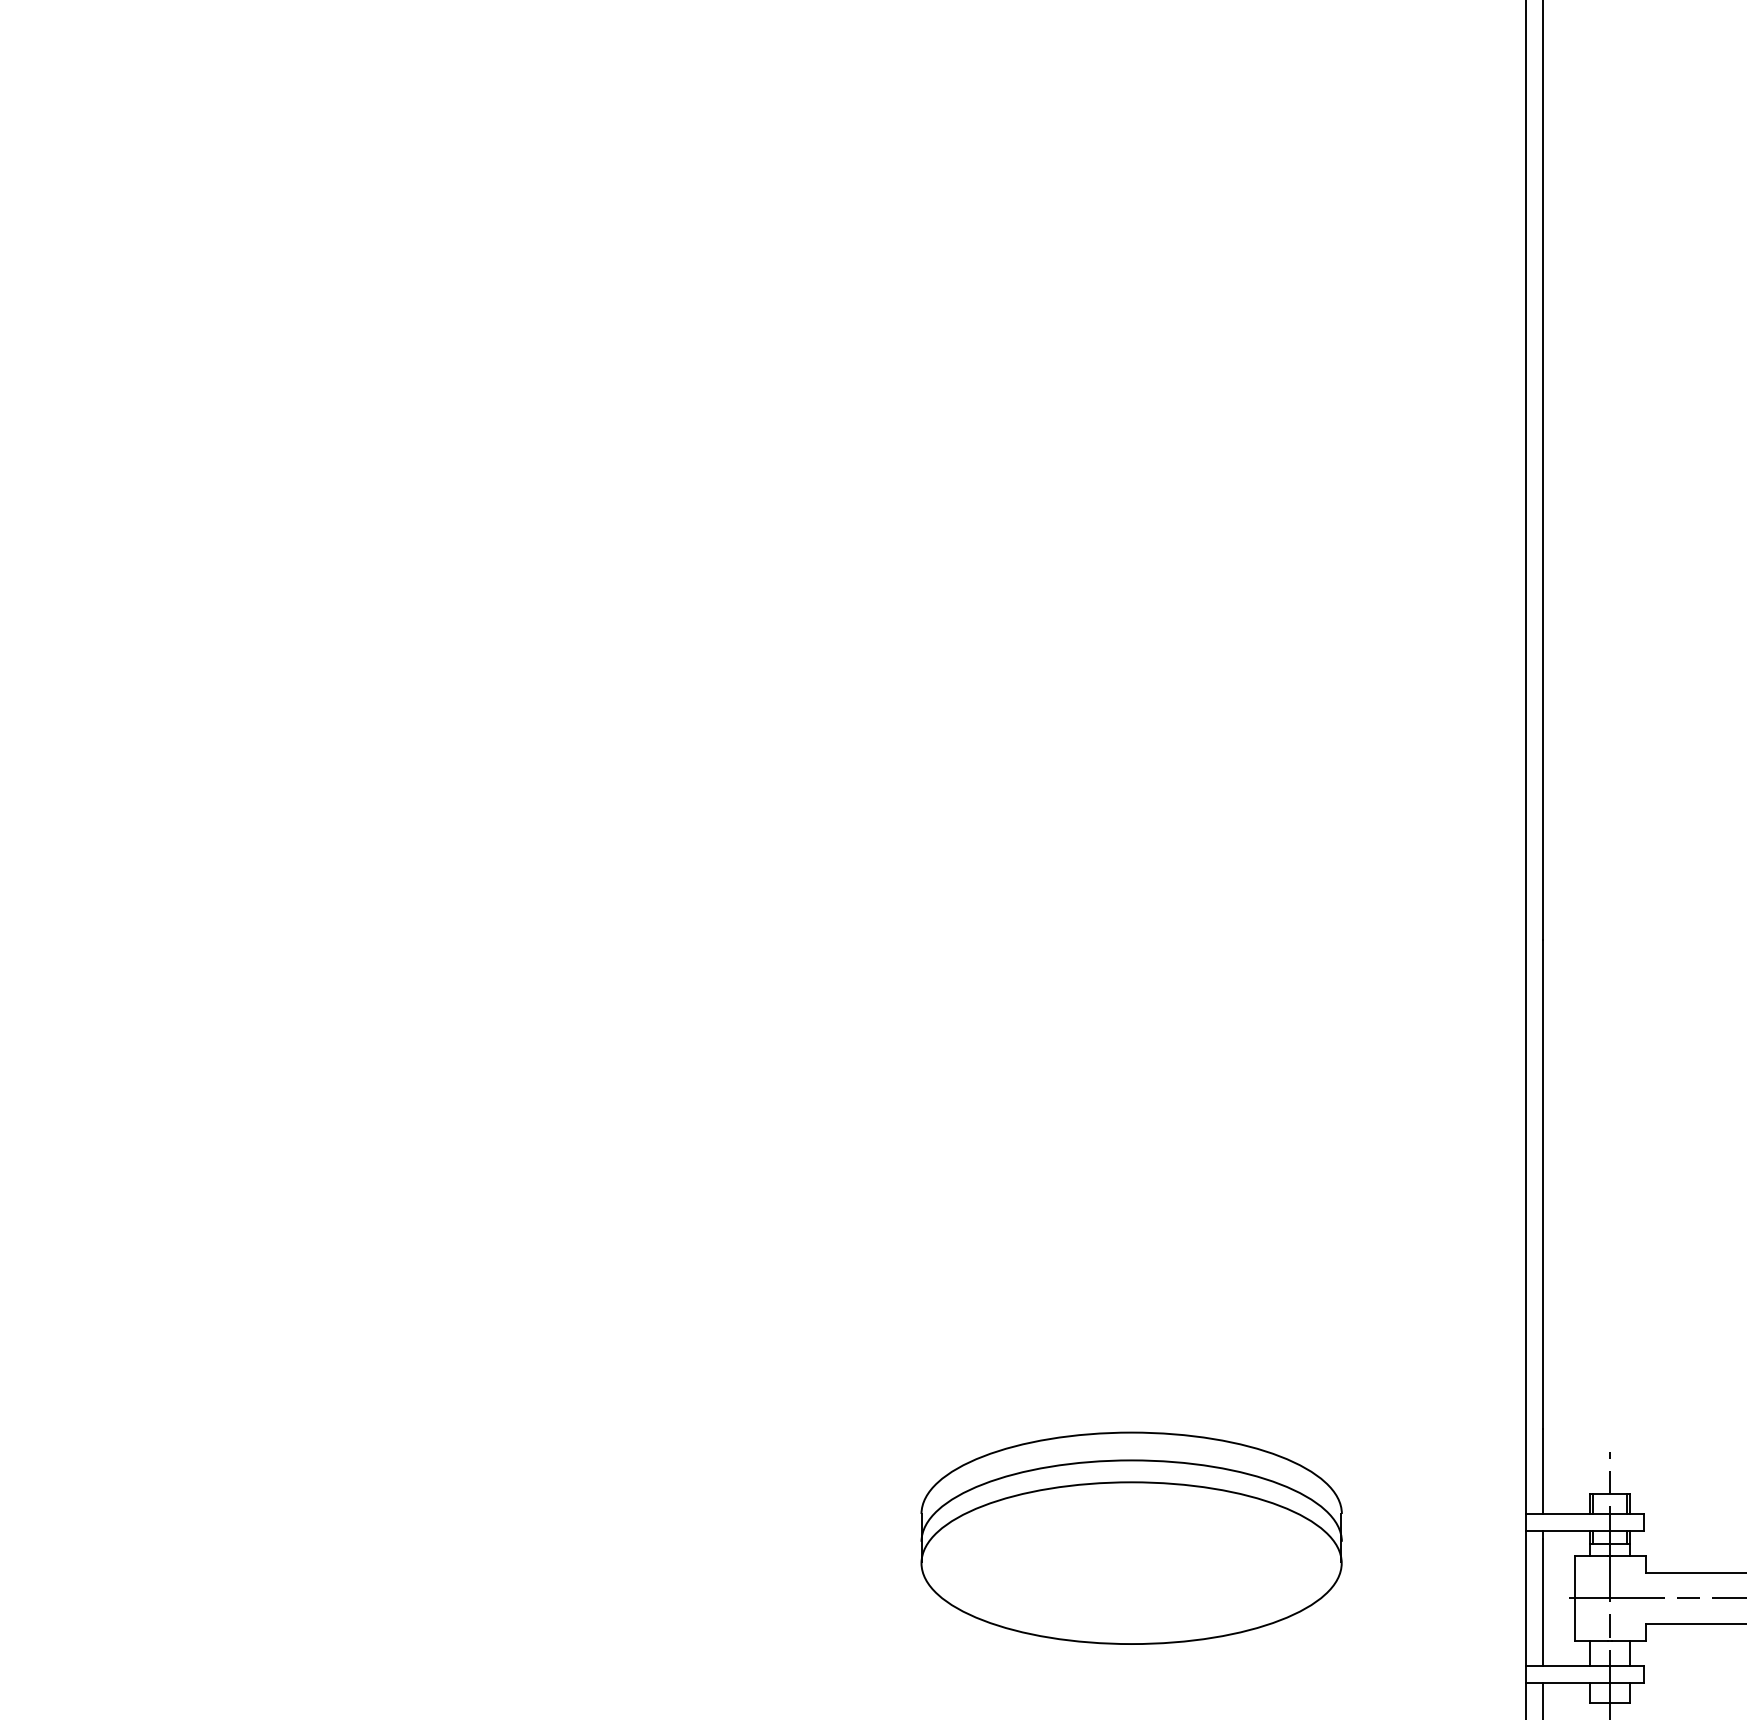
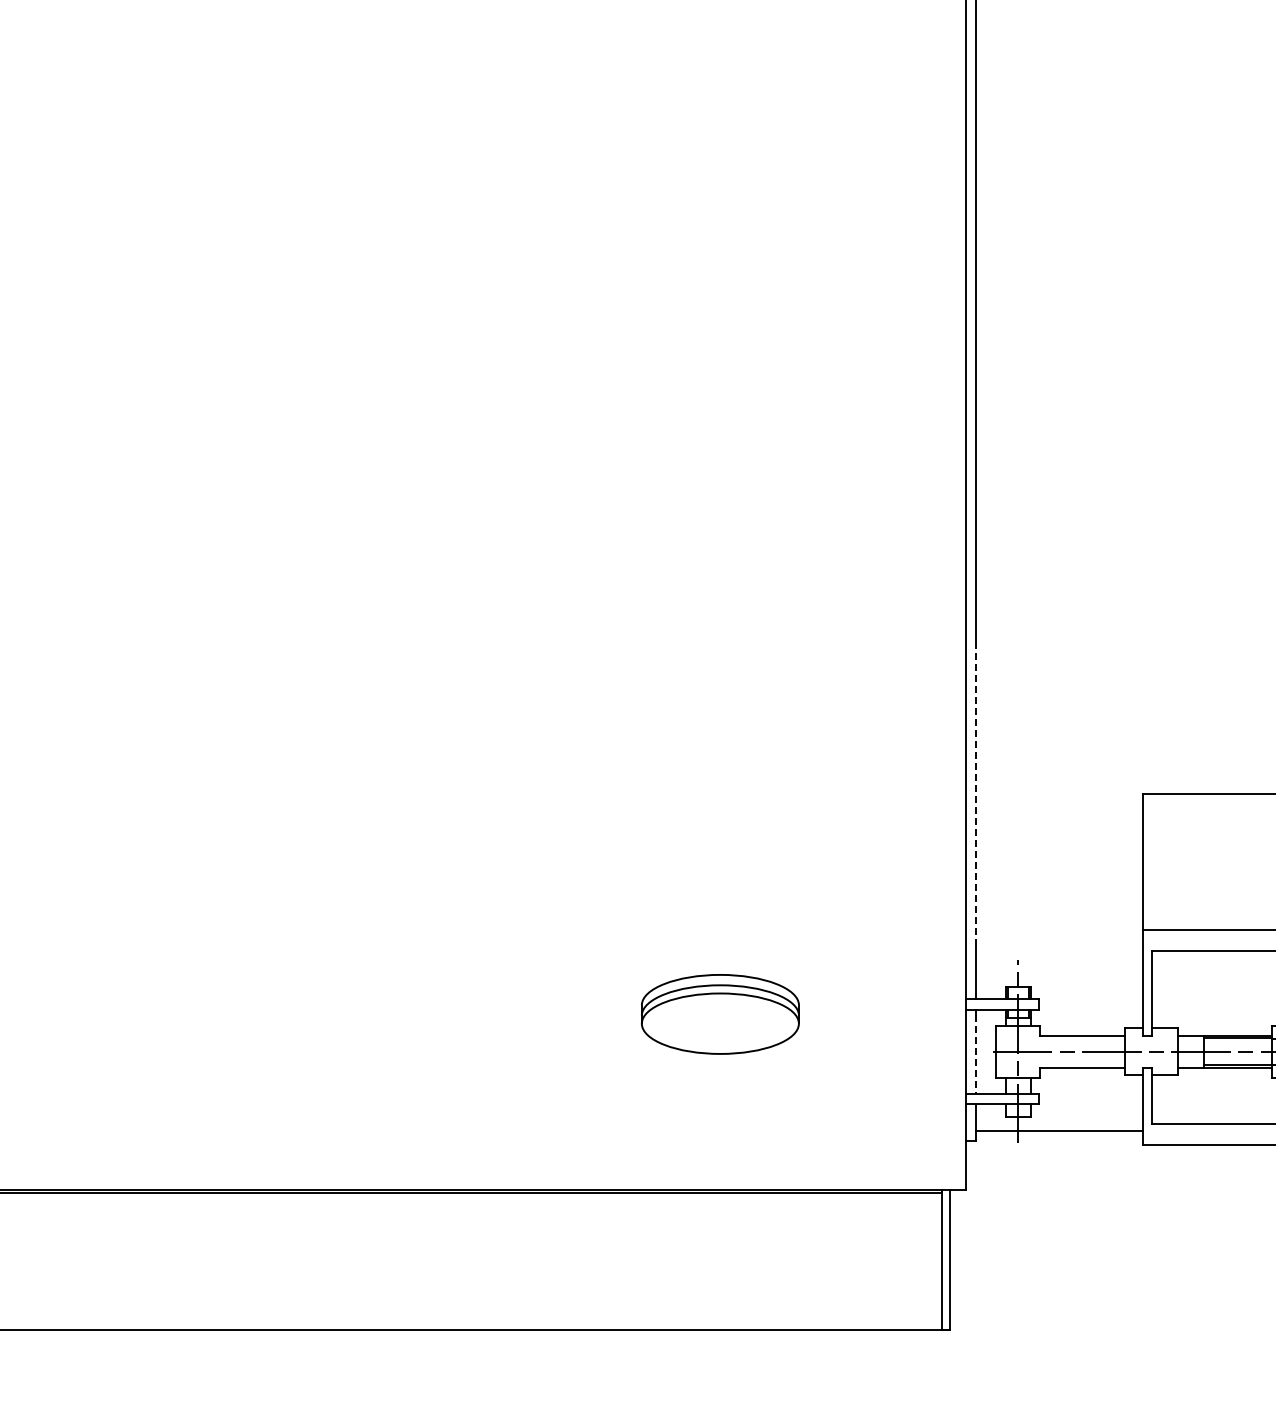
line: (1542, 1185) -> (976, 794), solid -> dashed
part: (1131, 1538) -> (720, 1014), size x0.6
line: (1542, 1602) -> (976, 1054), solid -> dashed

